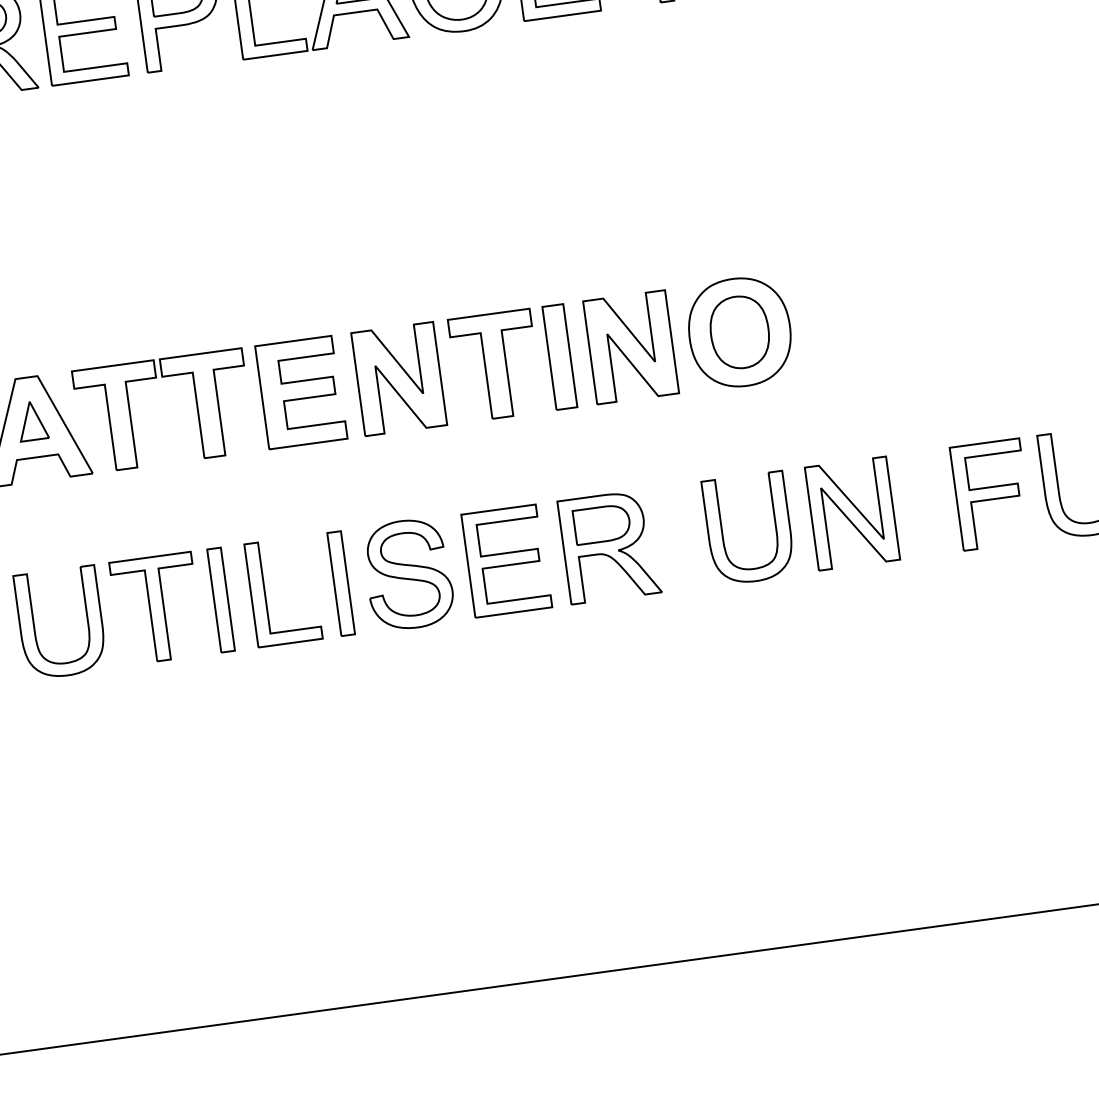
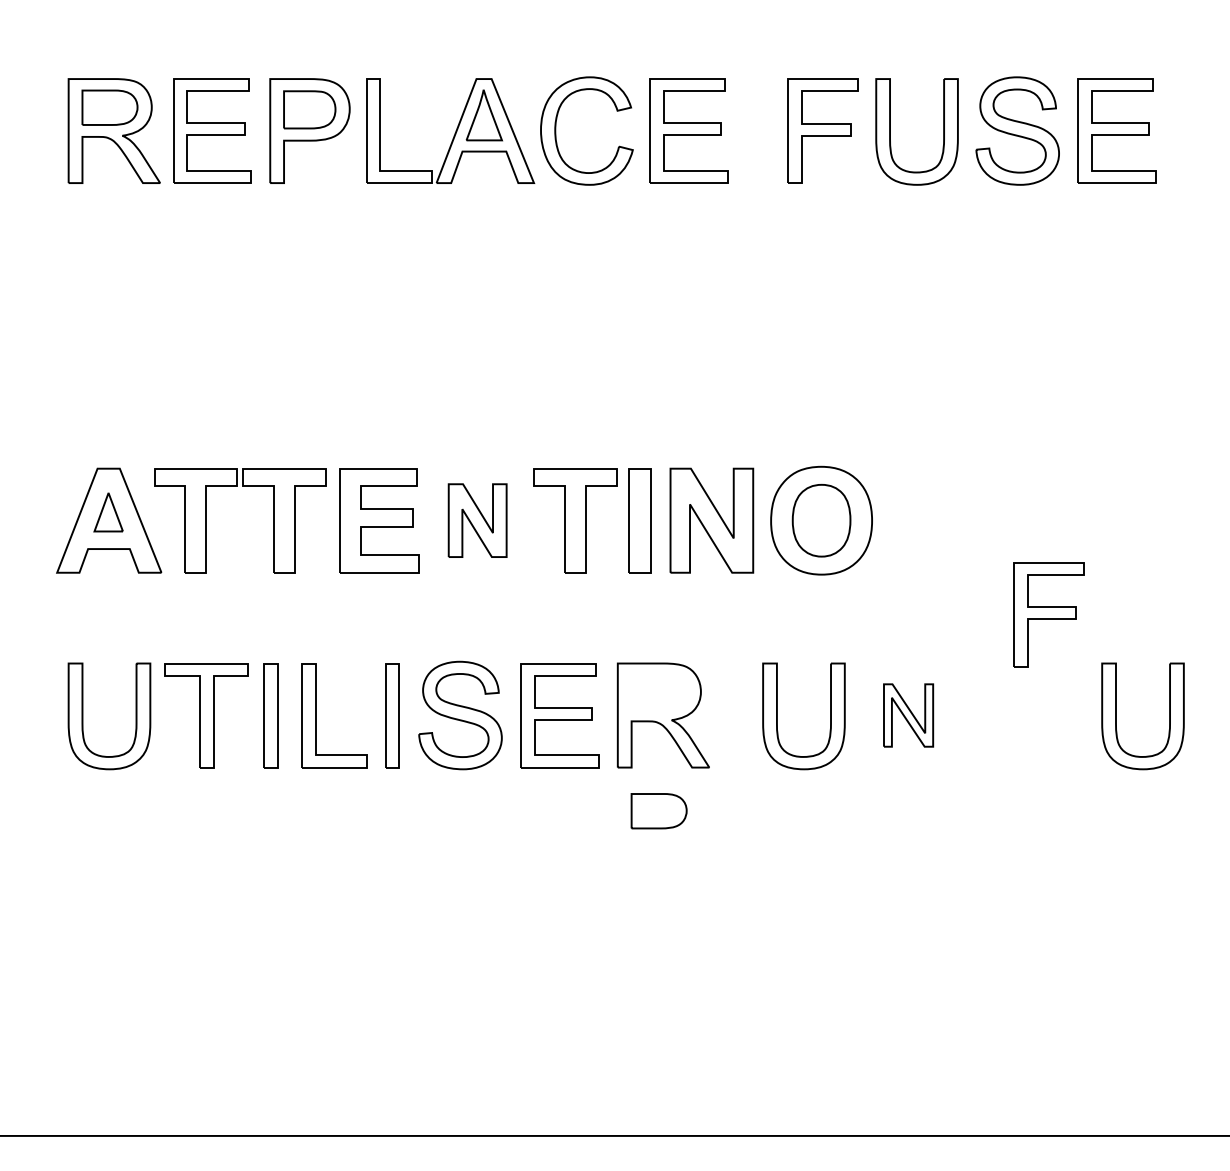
part: (398, 378) -> (477, 520), size x0.7
part: (991, 494) -> (1048, 614), moved
part: (852, 513) -> (908, 715), size x0.6
part: (601, 524) -> (658, 811), moved

